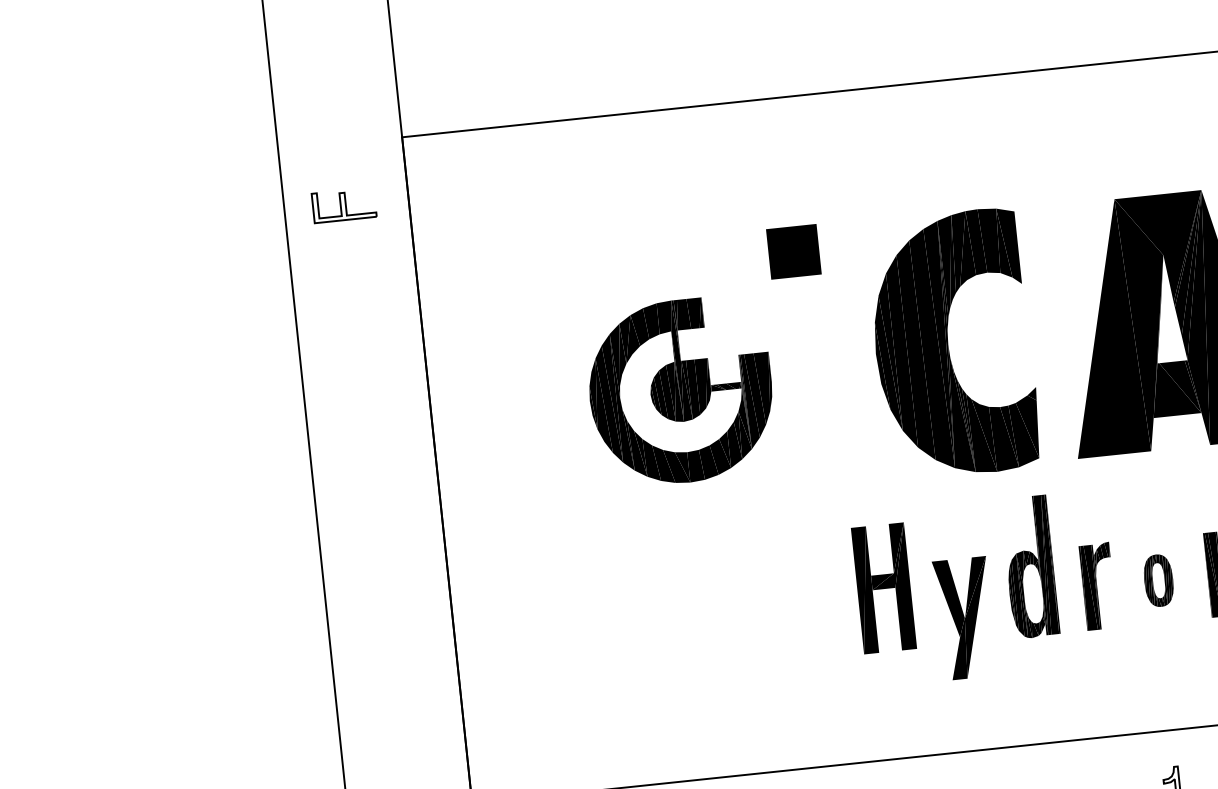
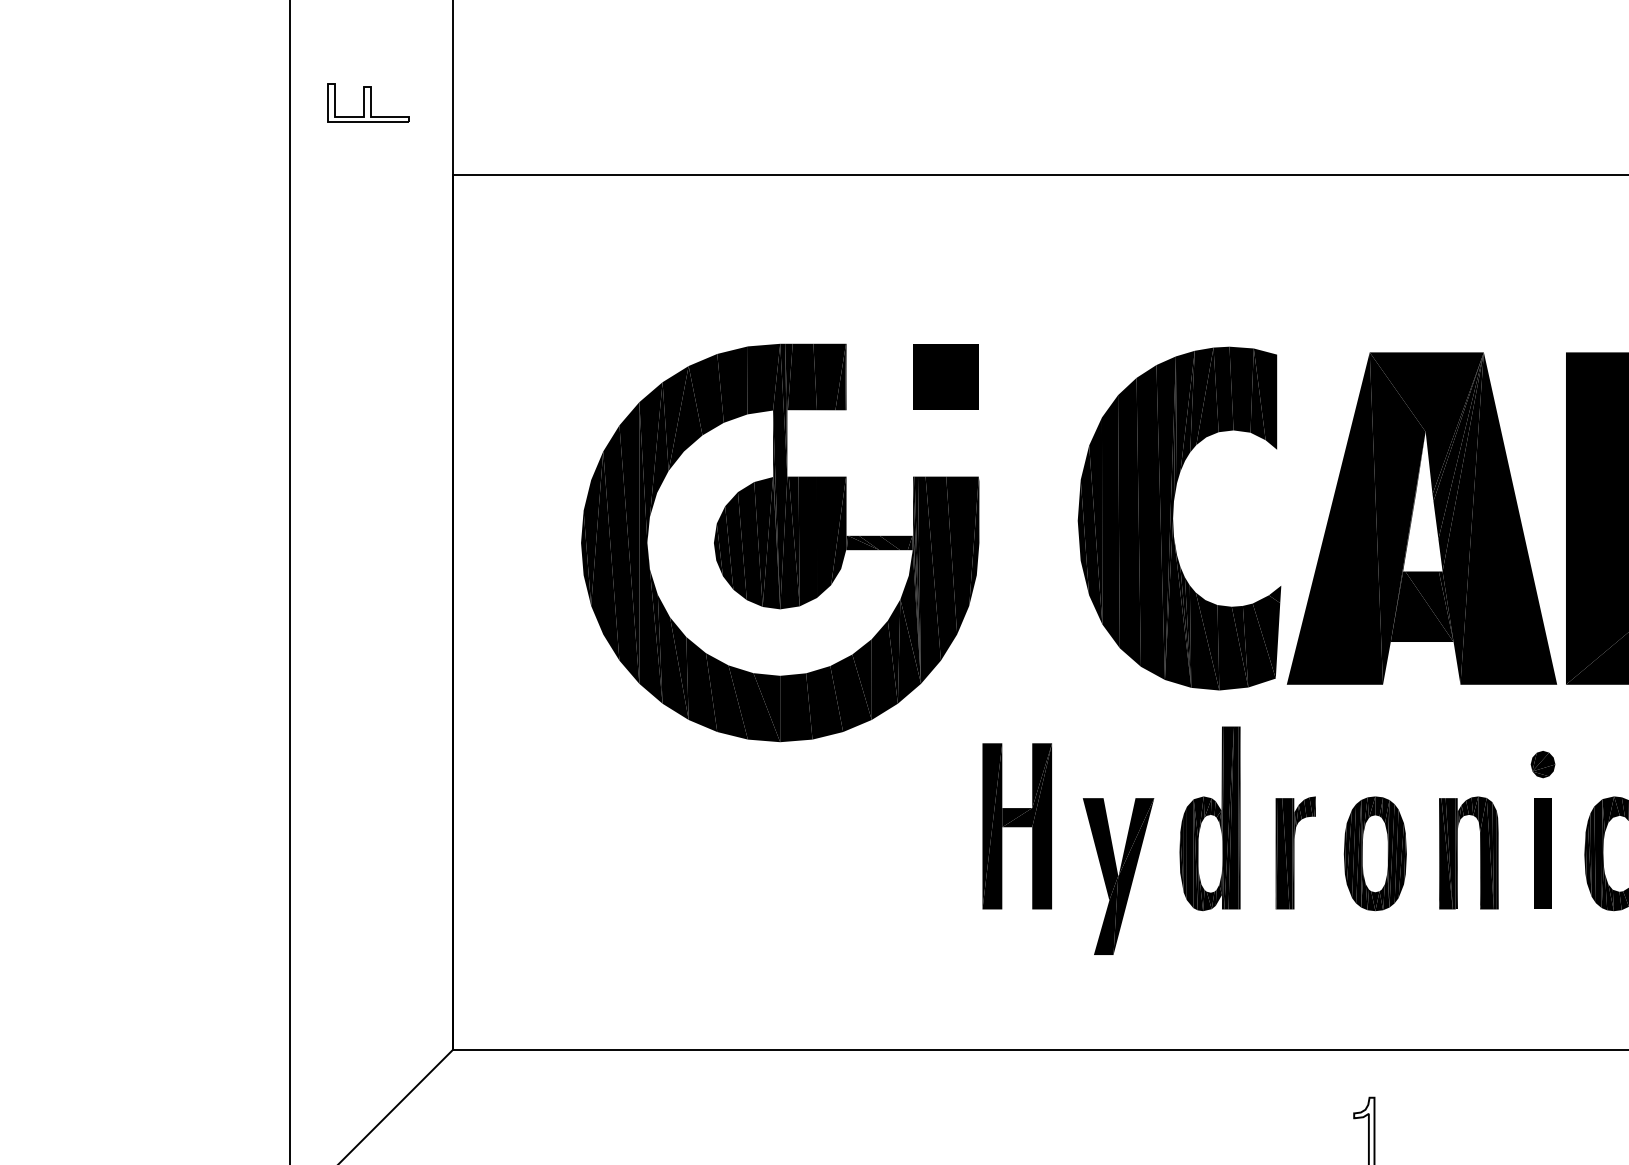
part: (344, 204) -> (368, 102), moved
part: (948, 343) -> (1173, 517), moved
part: (680, 391) -> (780, 542), size x1.67
part: (1158, 580) -> (1374, 853), size x1.67

